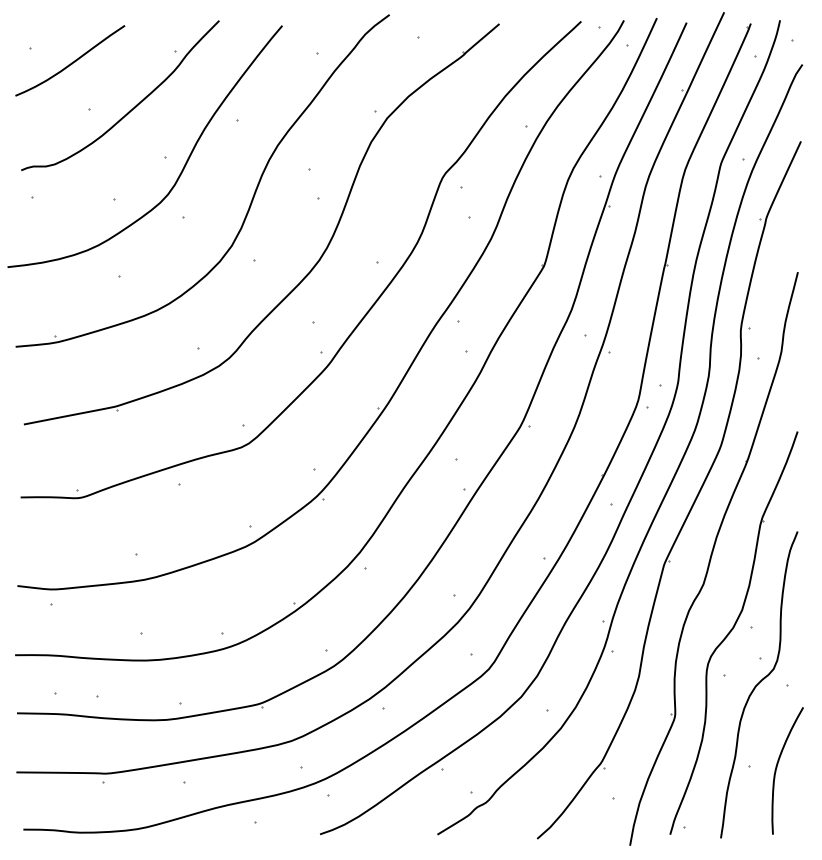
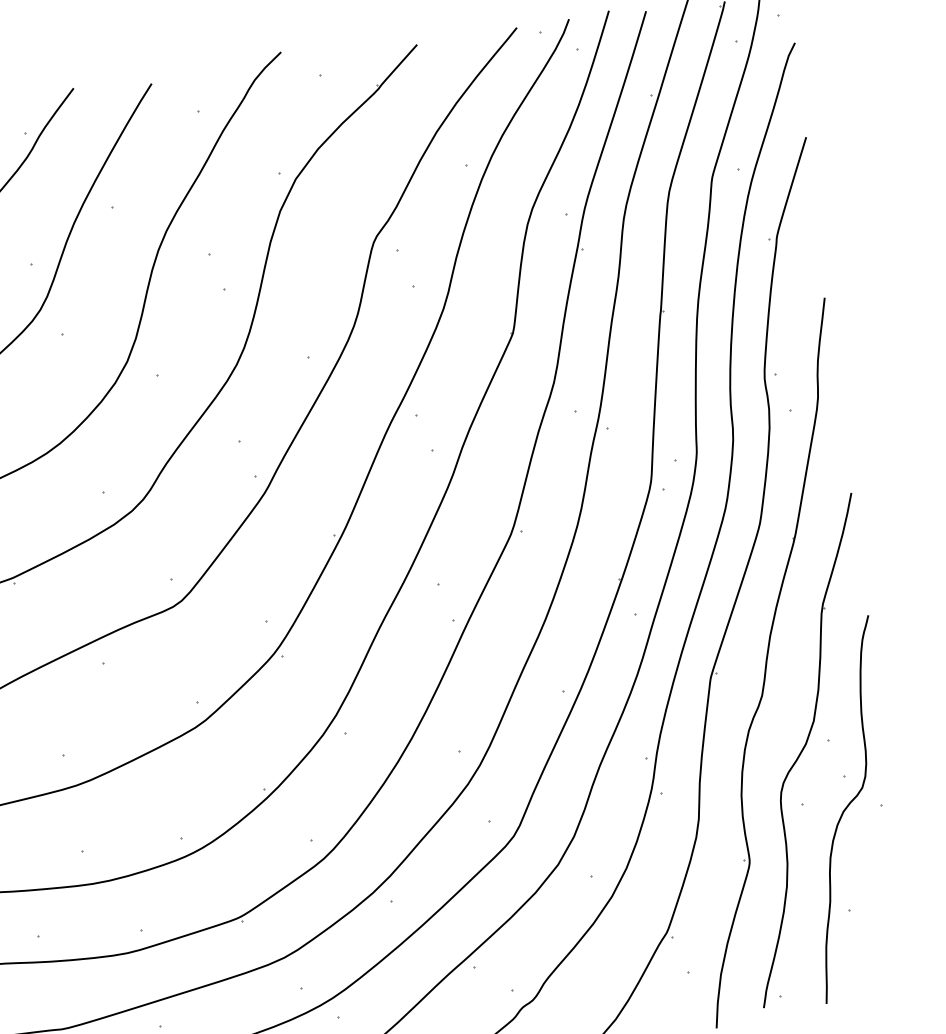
curve: (777, 767) -> (883, 907), removed

